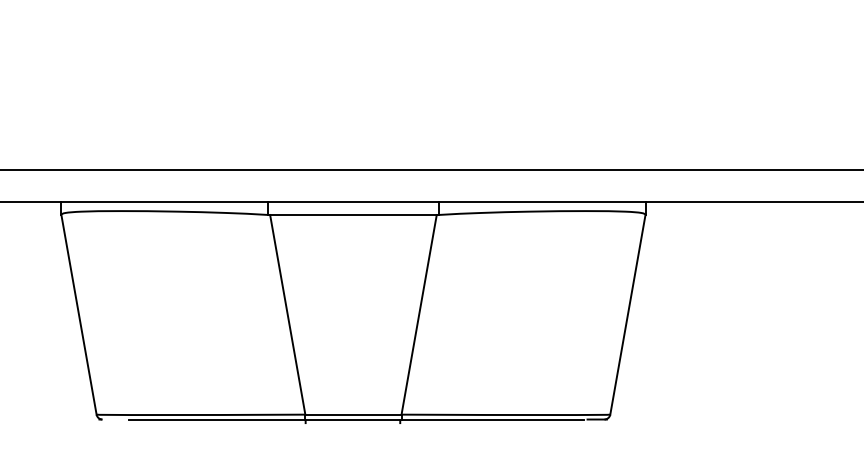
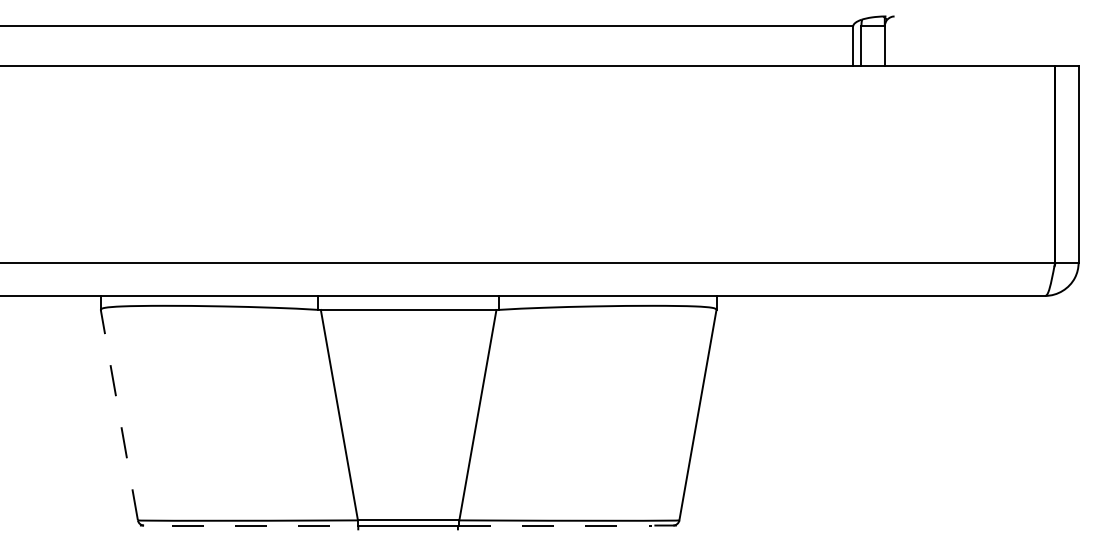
line: (79, 315) -> (119, 415), solid -> dashed
line: (216, 419) -> (264, 525), solid -> dashed
line: (493, 419) -> (556, 525), solid -> dashed

